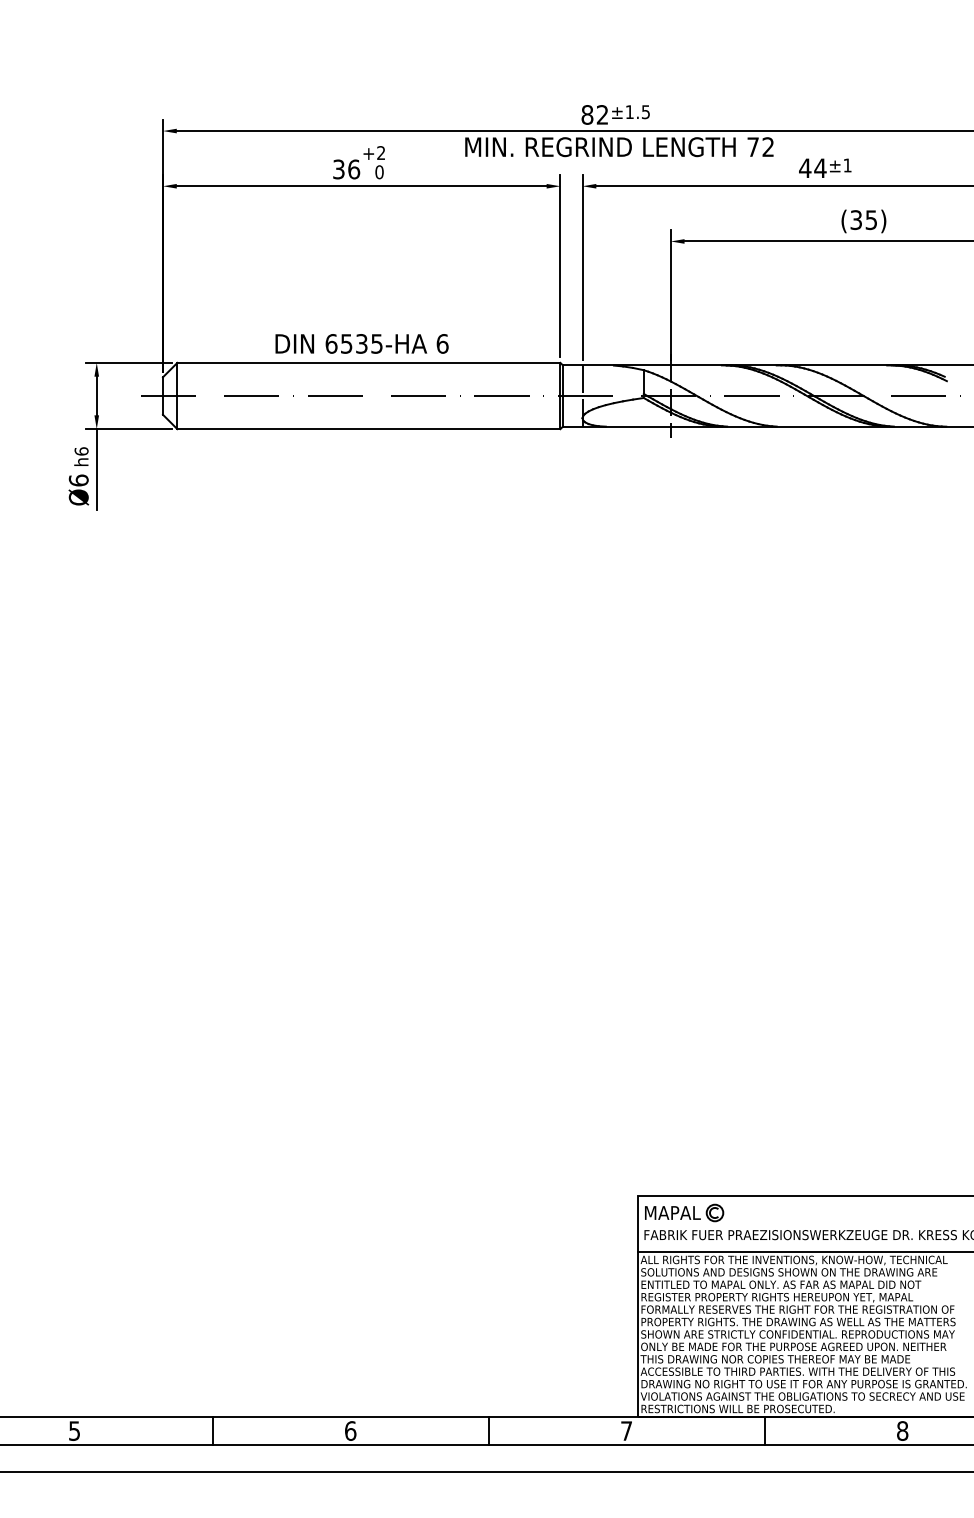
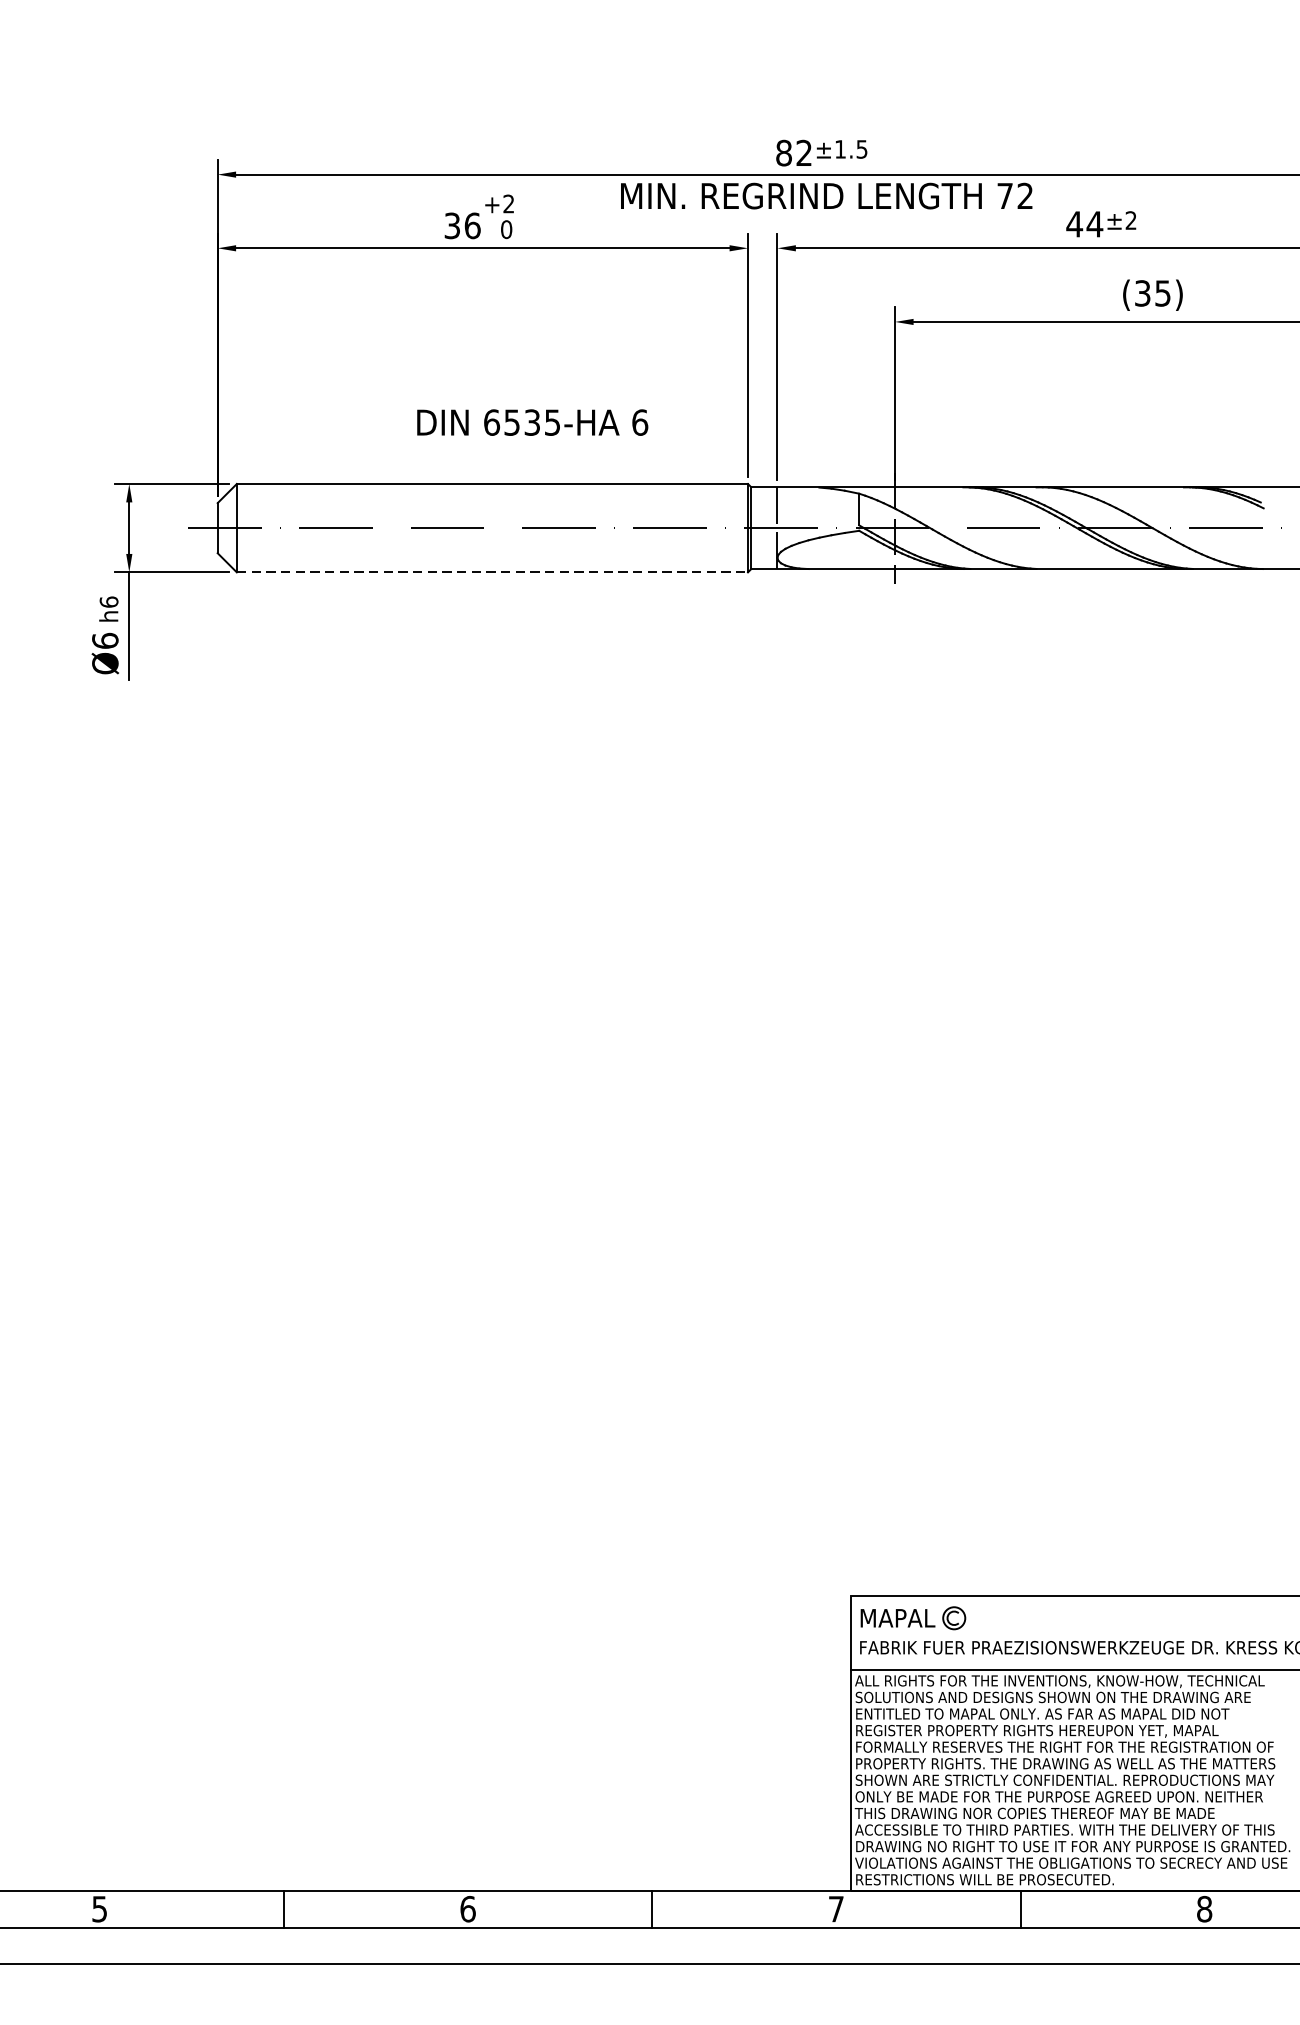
text: (847, 165) -> (1131, 220), ±1 -> ±2
text: (361, 343) -> (531, 422), moved
line: (368, 429) -> (491, 572), solid -> dashed

